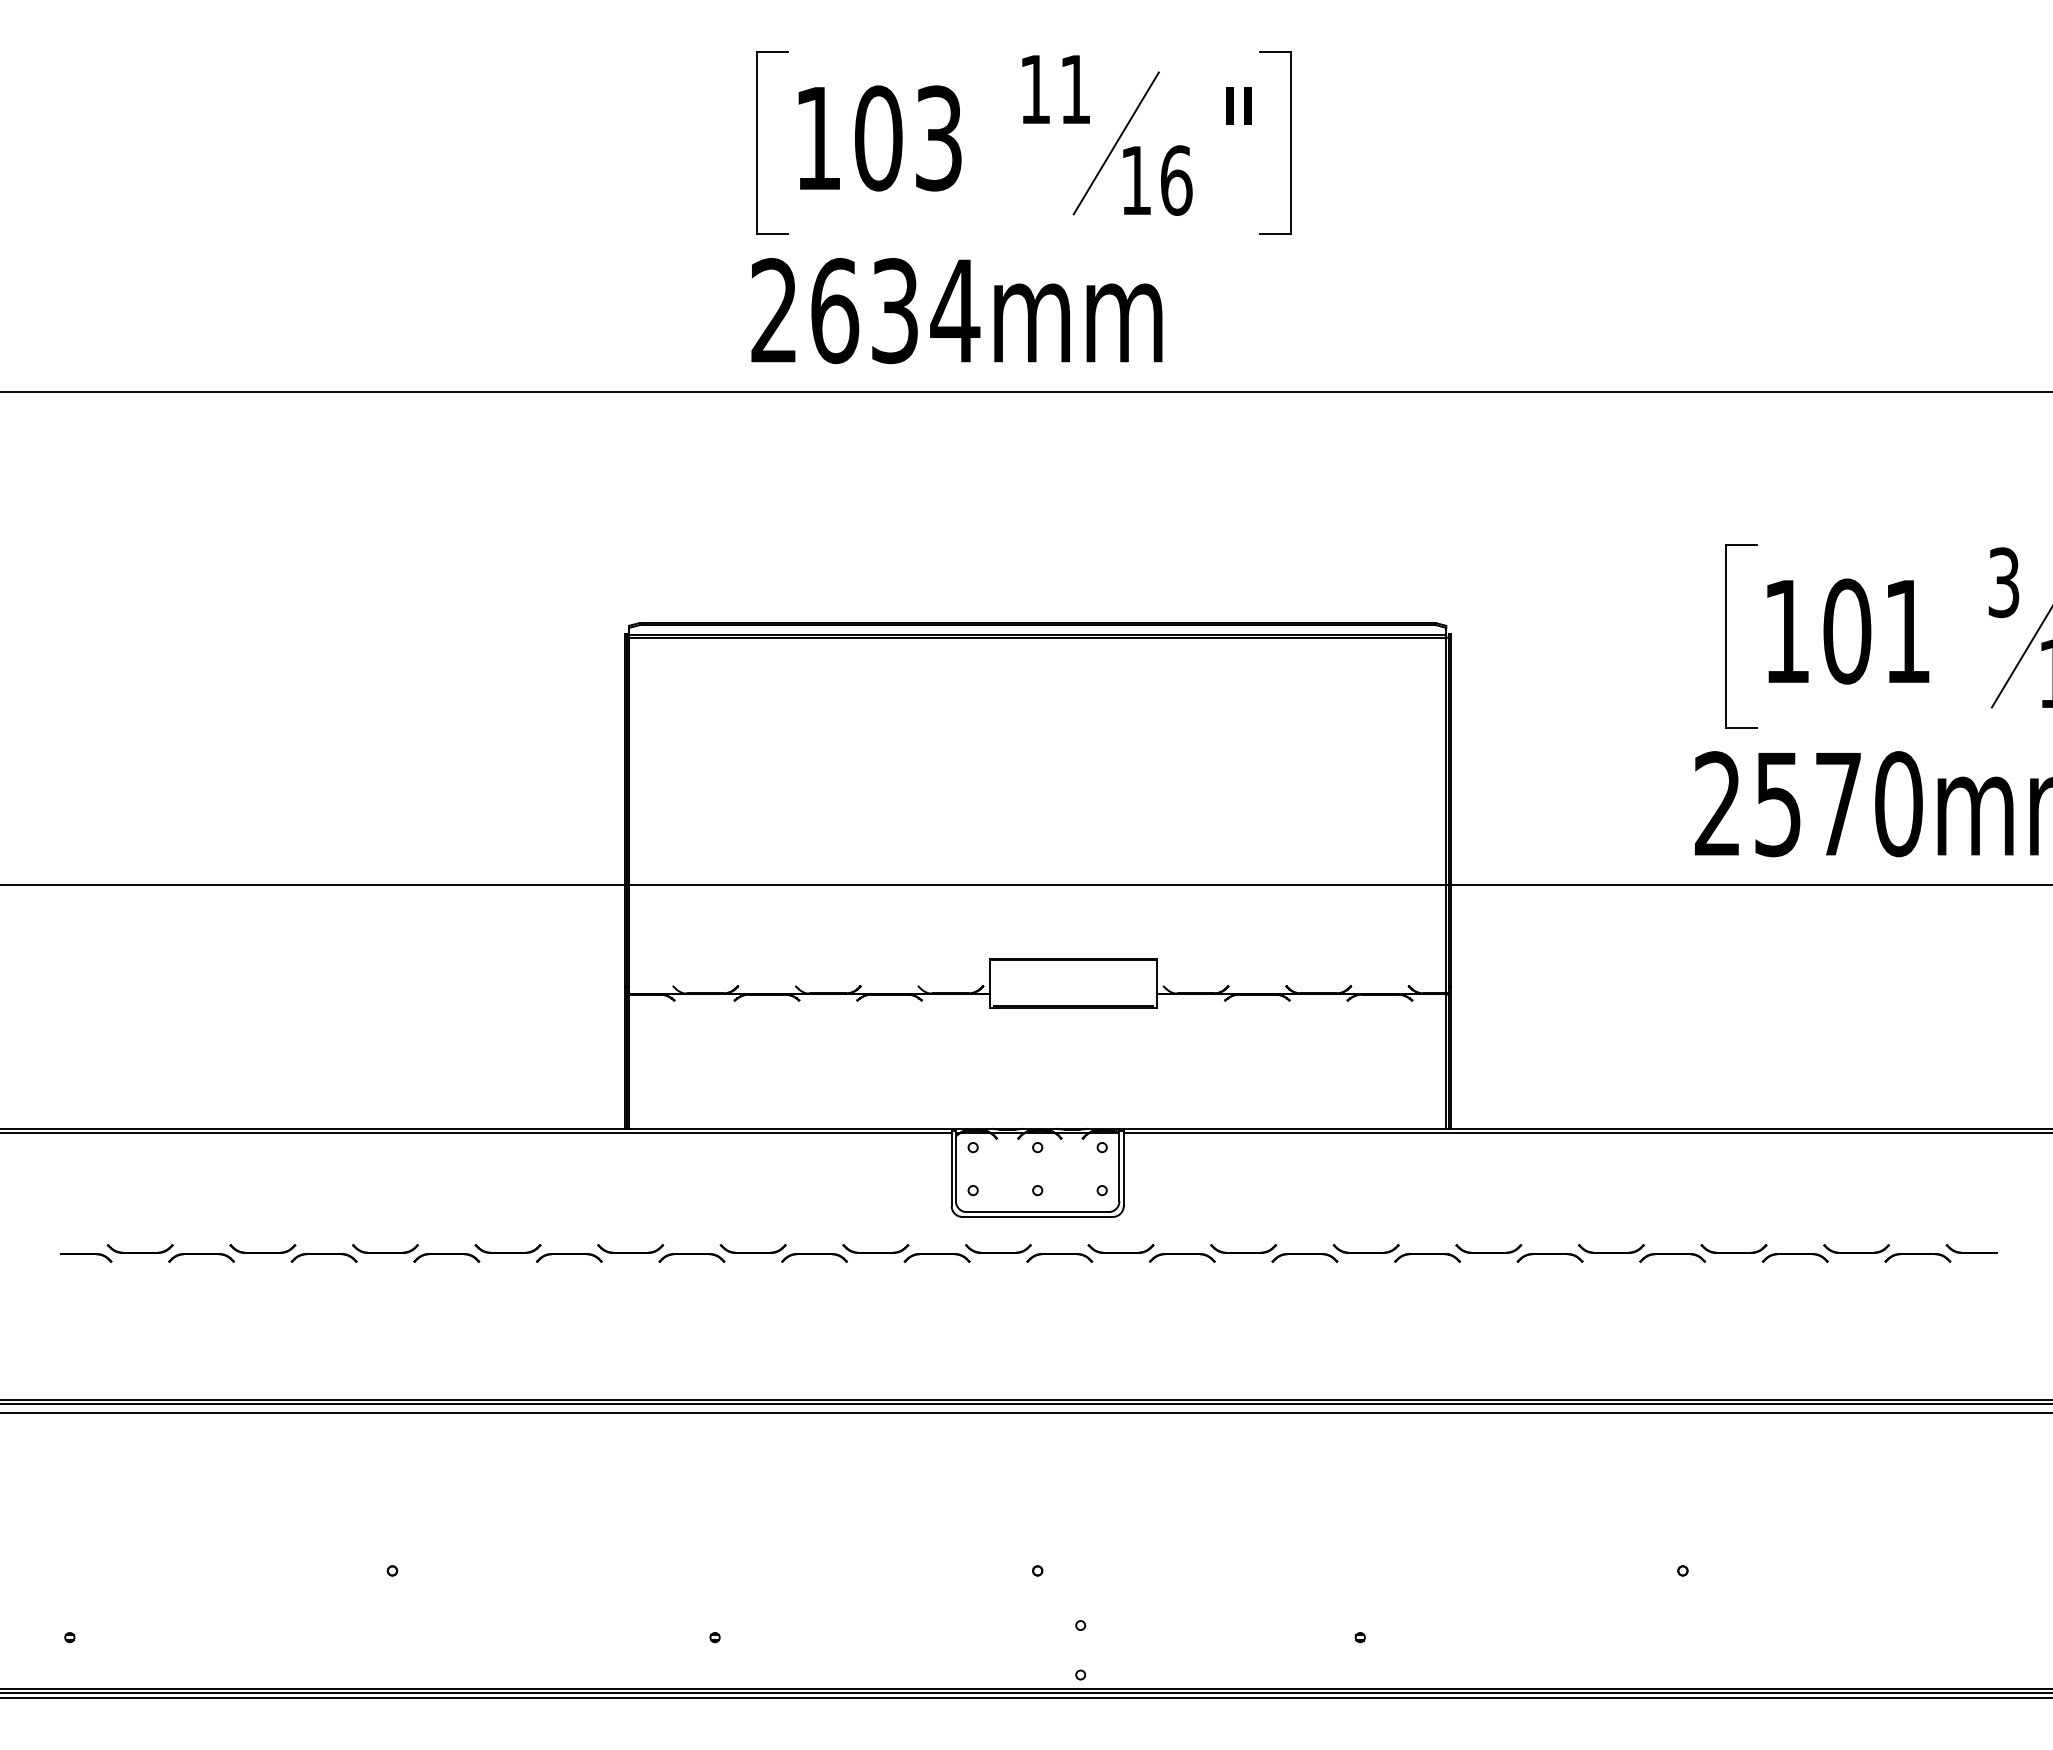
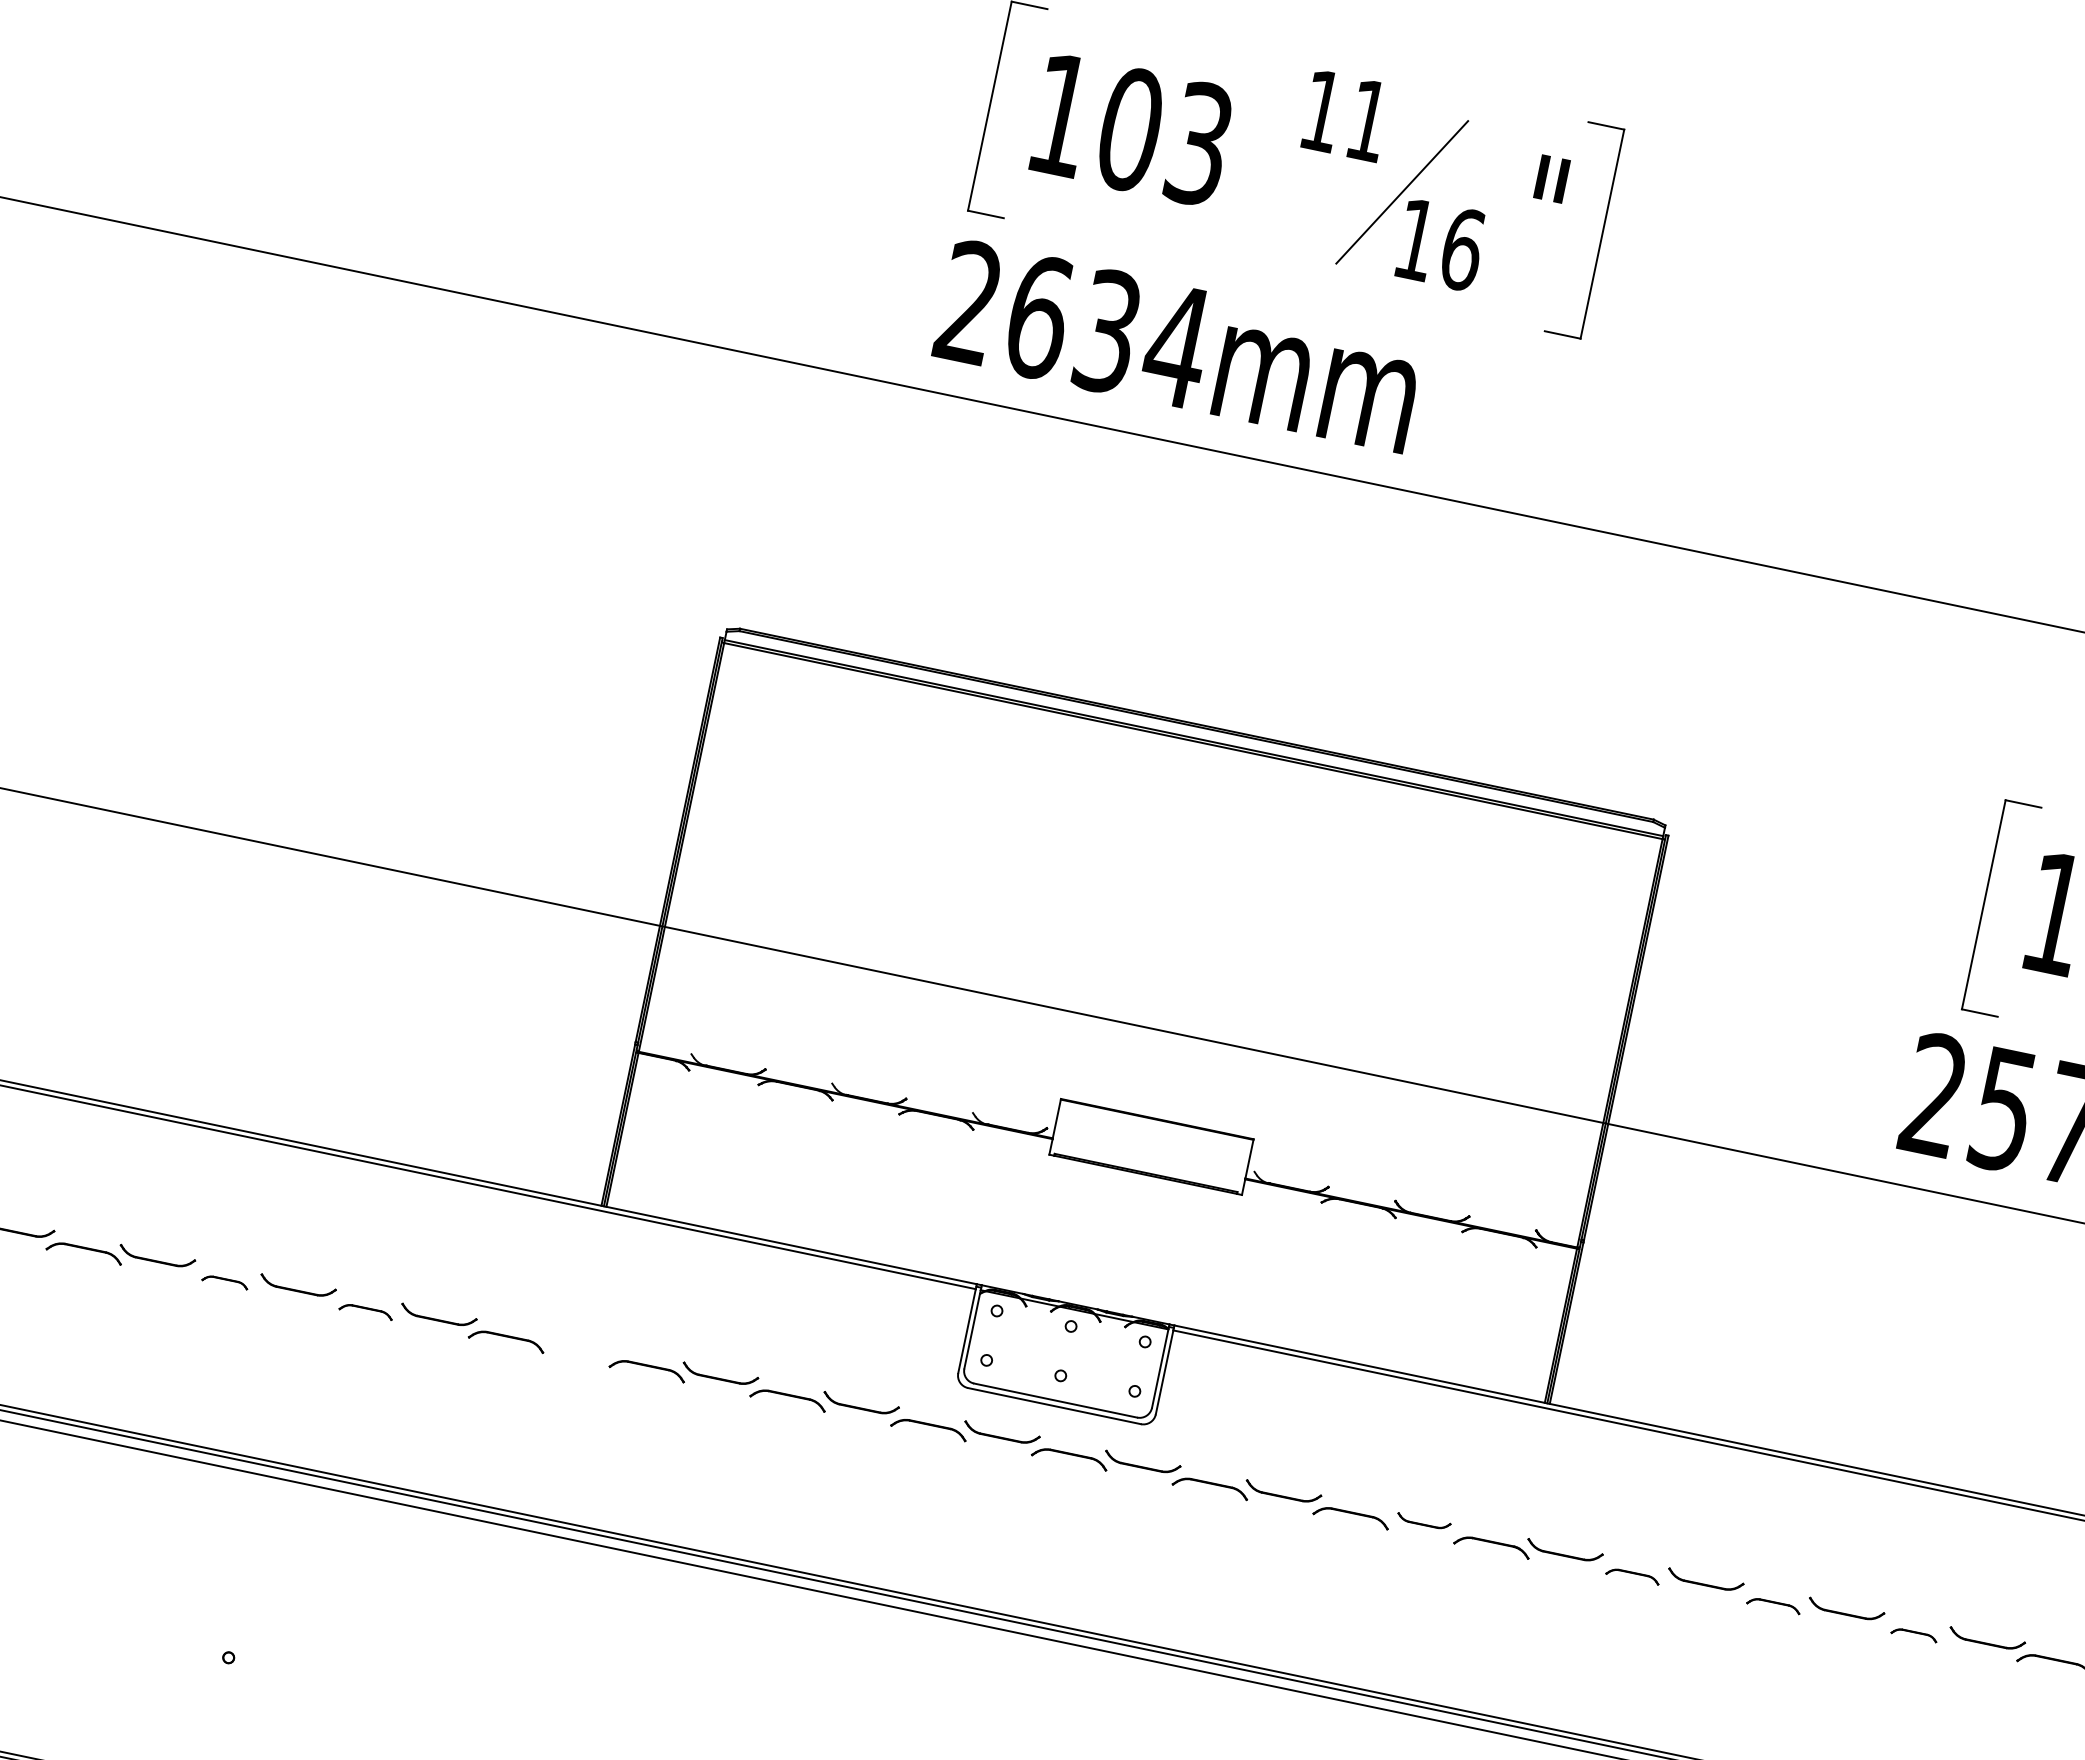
part: (630, 1248) -> (579, 1344), removed
part: (1365, 1248) -> (1423, 1520), size x0.7
part: (323, 1257) -> (224, 1281), size x0.6
part: (446, 1257) -> (365, 1310), size x0.7
part: (1549, 1257) -> (1632, 1575), size x0.7
part: (1672, 1257) -> (1773, 1604), size x0.7
part: (1794, 1257) -> (1913, 1634), size x0.6

